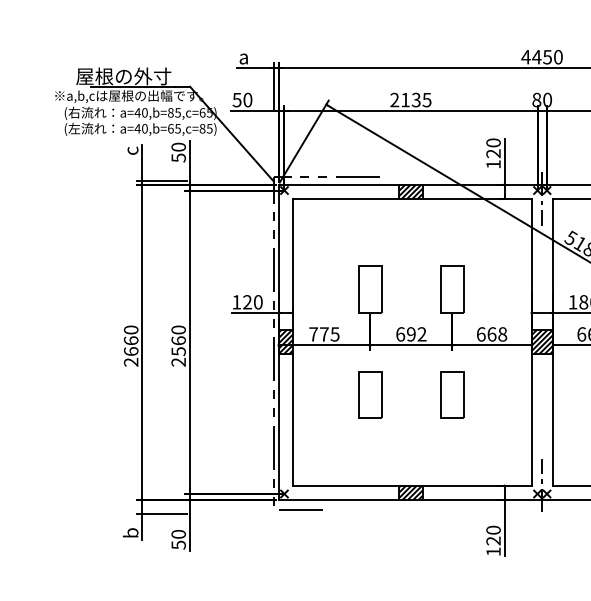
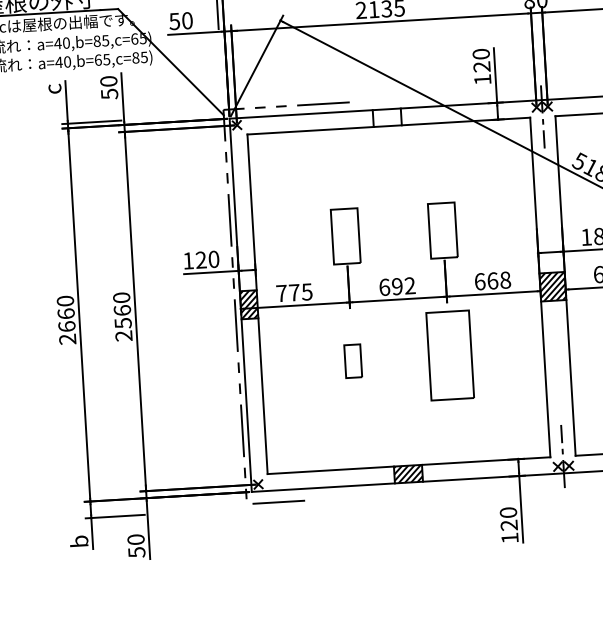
hatch: (411, 191) -> (387, 117), removed
part: (370, 394) -> (353, 360), size x0.6
part: (452, 394) -> (450, 354), size x1.6

